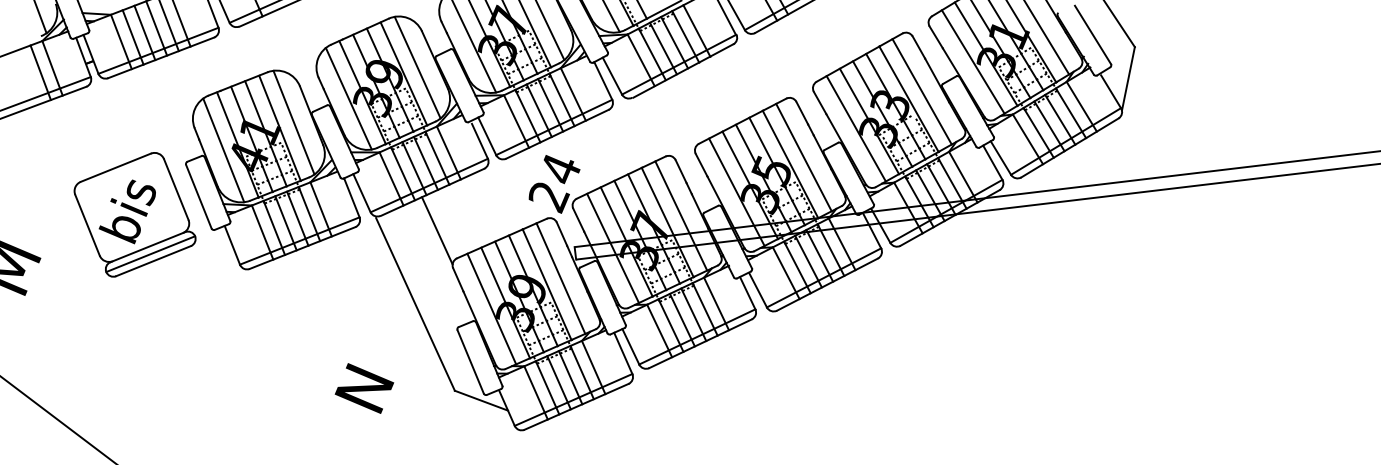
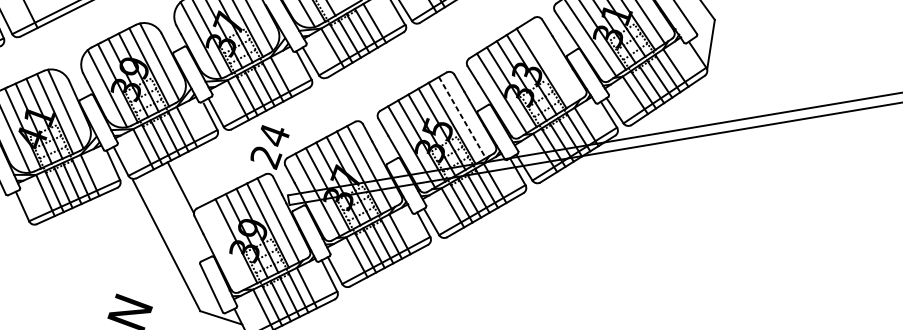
line: (921, 91) -> (551, 62), removed
line: (804, 158) -> (462, 118), solid -> dashed
line: (491, 308) -> (225, 246), removed

